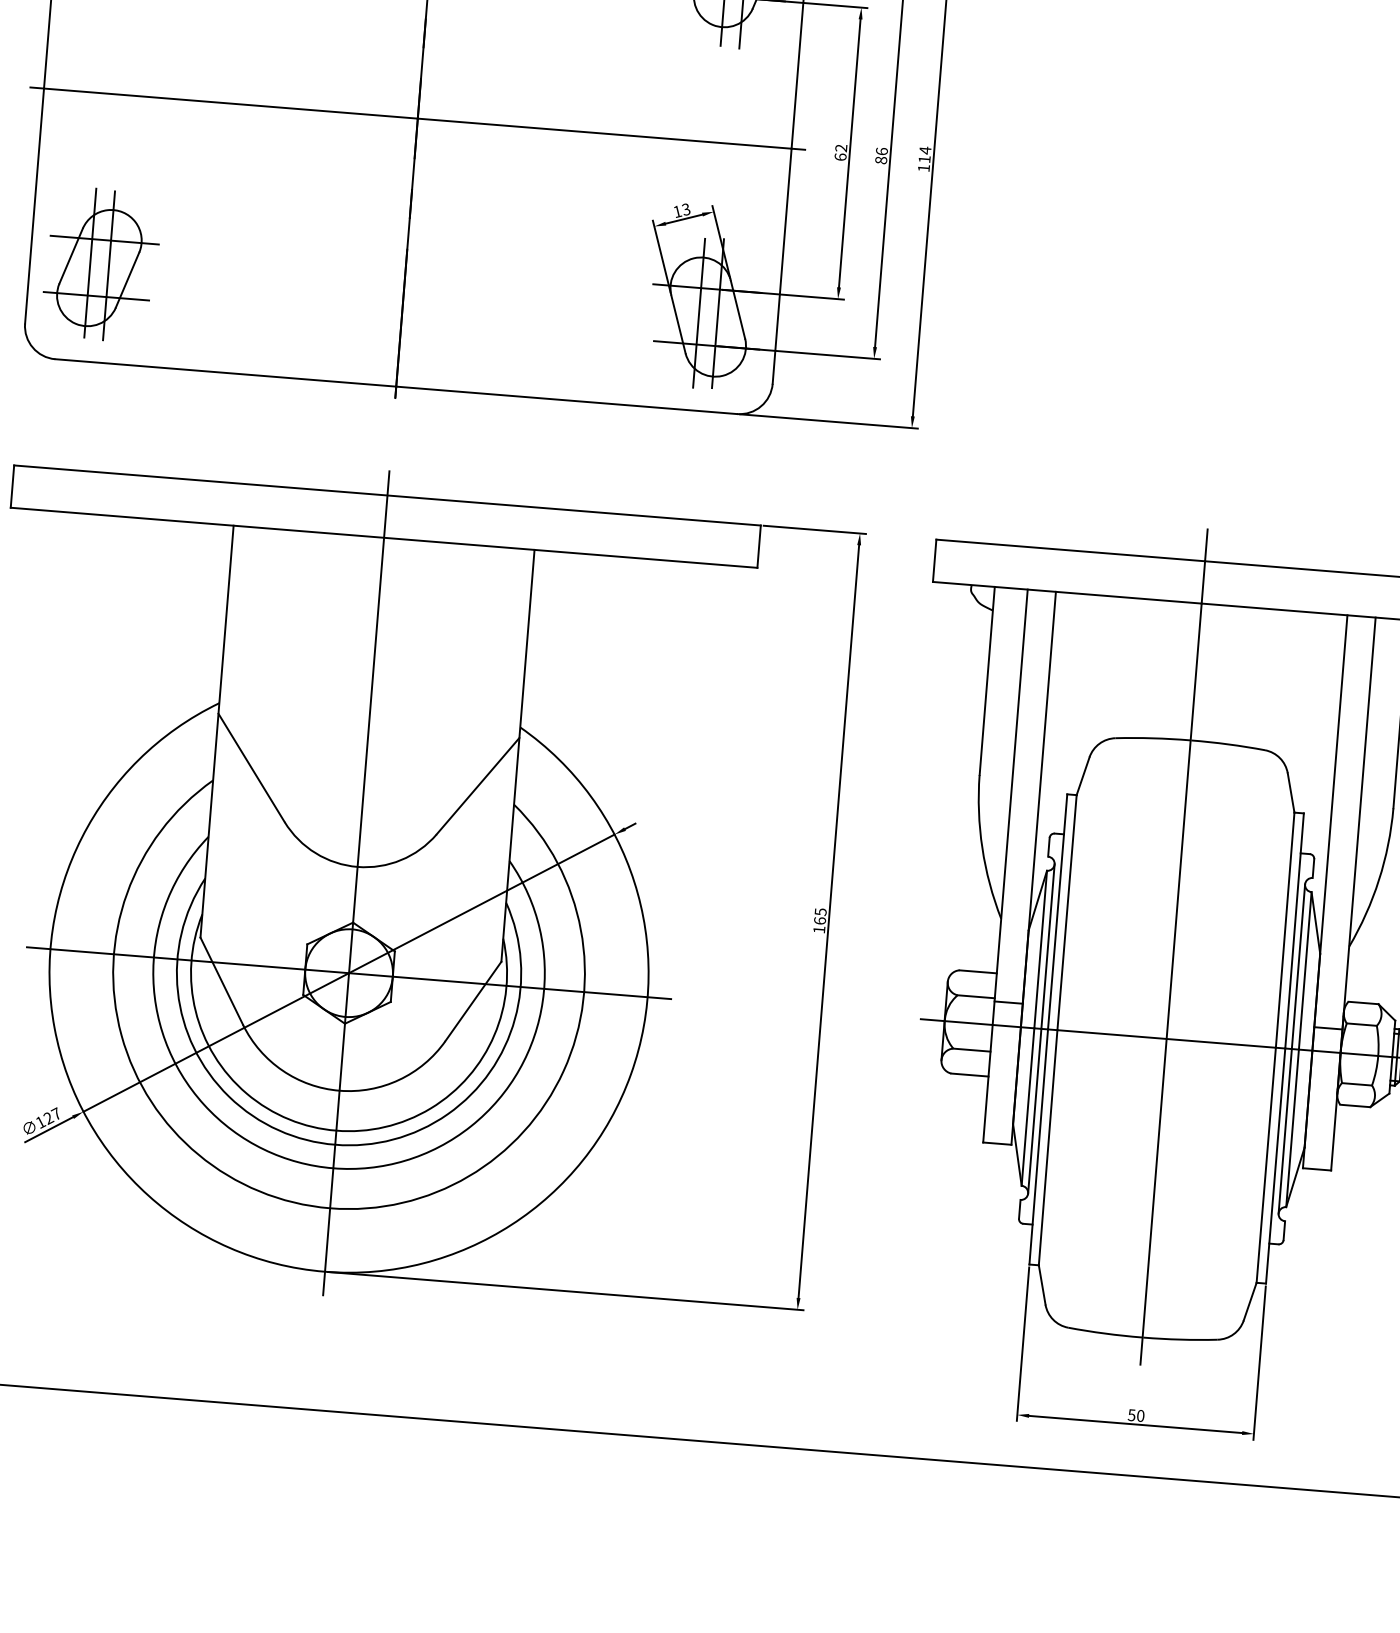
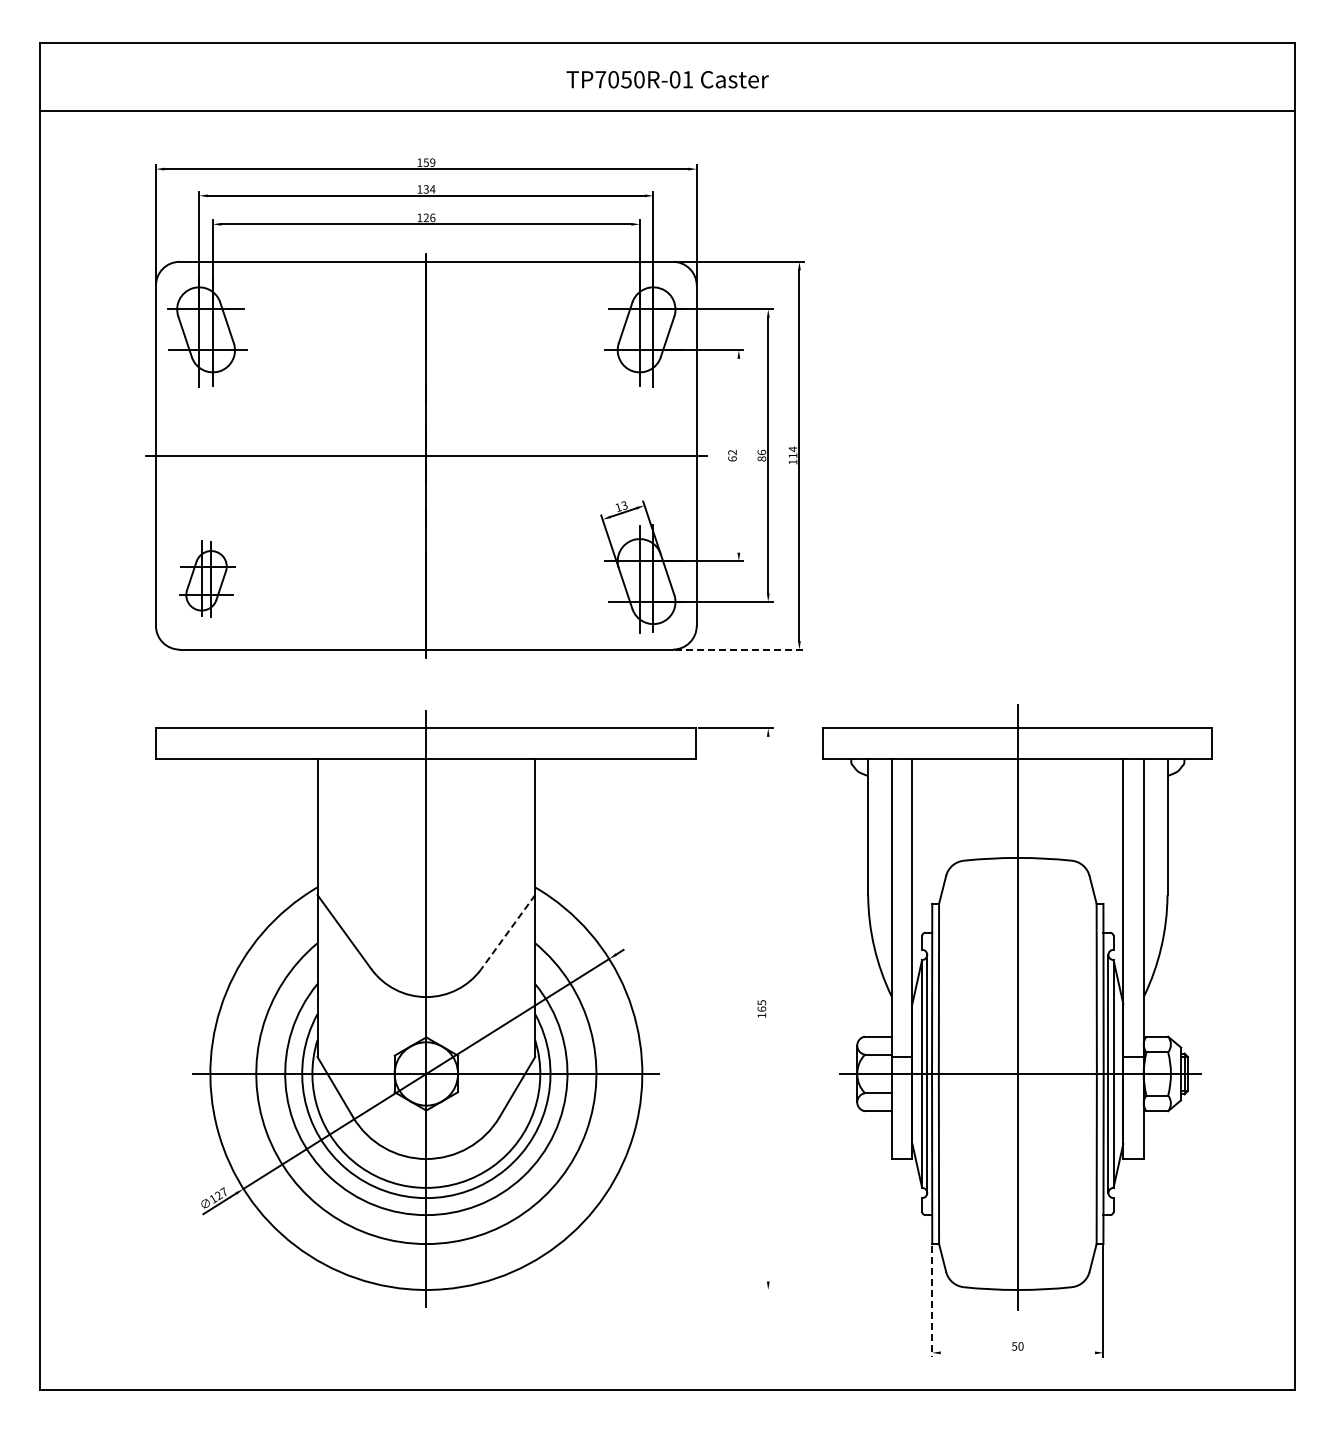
line: (849, 153) -> (738, 455), removed
part: (101, 263) -> (207, 578), size x0.7
line: (829, 421) -> (739, 649), solid -> dashed
line: (478, 786) -> (508, 932), solid -> dashed
line: (829, 920) -> (768, 1008), removed
line: (565, 1290) -> (600, 1289), removed
line: (1023, 1345) -> (932, 1302), solid -> dashed
line: (1135, 1423) -> (1017, 1352), removed

